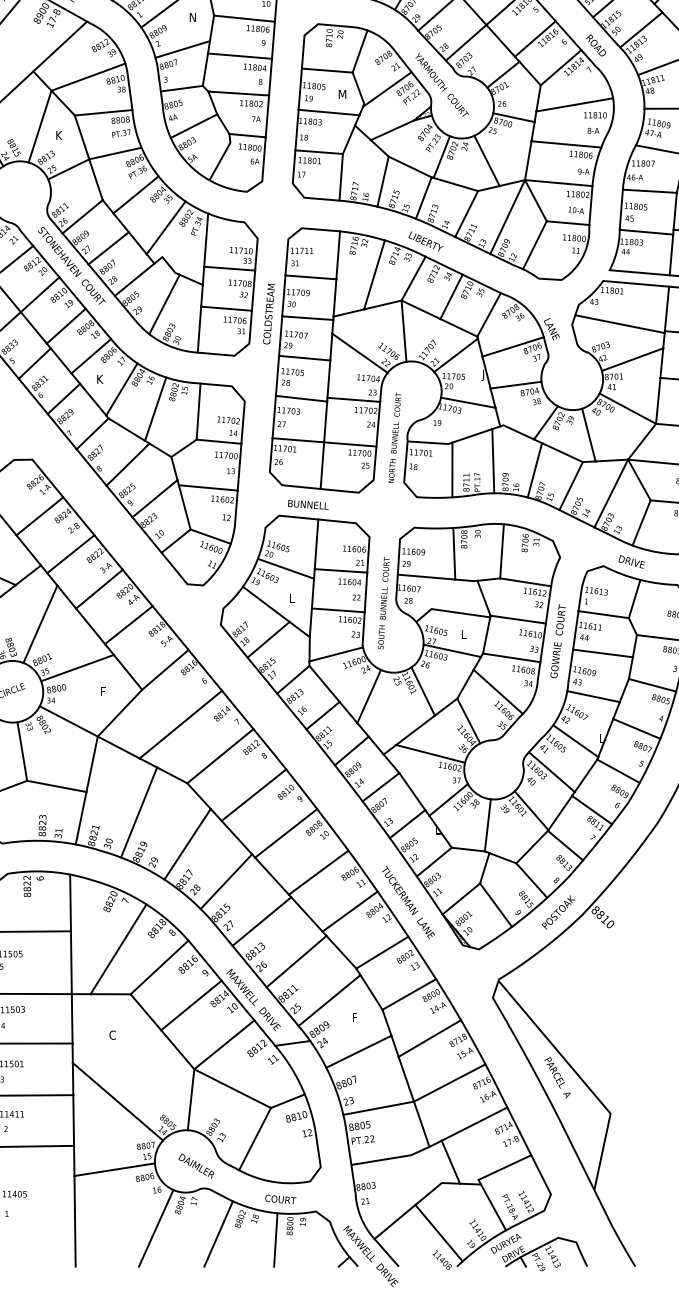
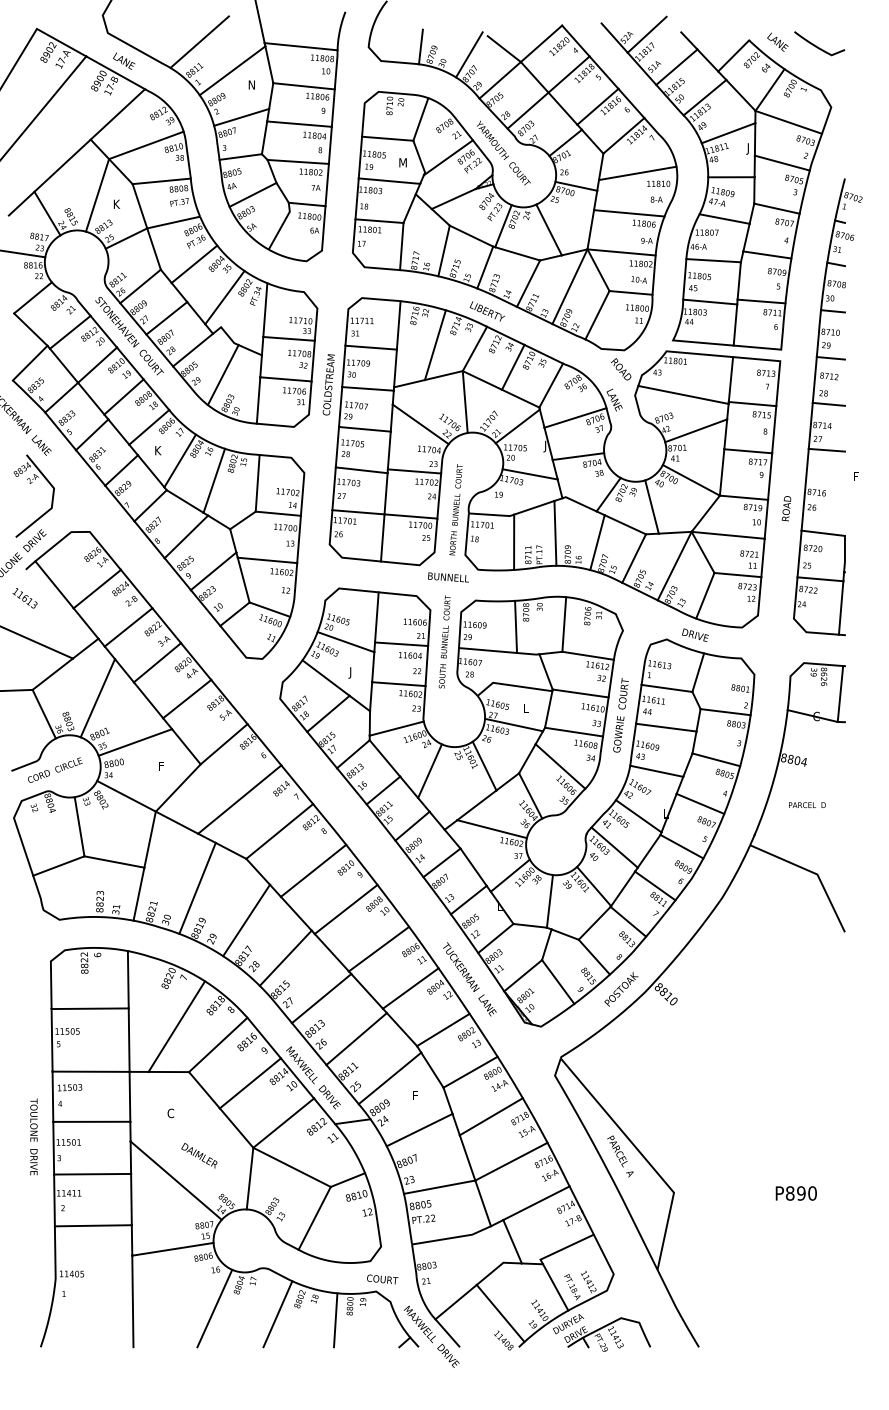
text: (596, 45) -> (621, 369), moved
text: (308, 504) -> (448, 577), moved
text: (291, 598) -> (351, 672), L -> J
text: (383, 602) -> (444, 641), moved
text: (196, 1165) -> (199, 1155), moved
text: (280, 1199) -> (382, 1279), moved

